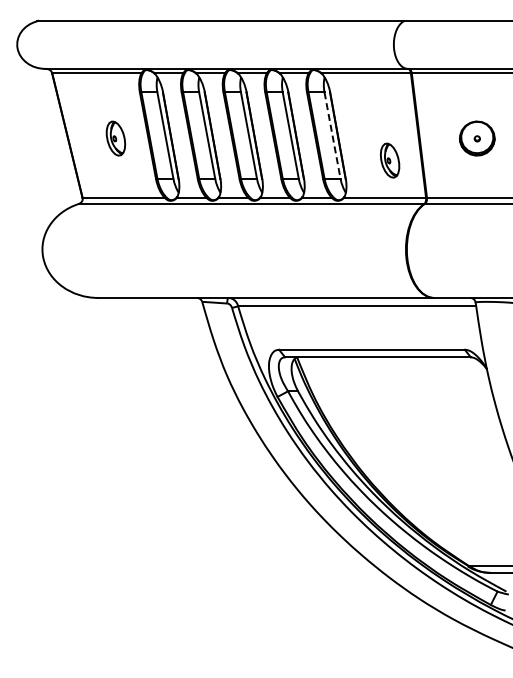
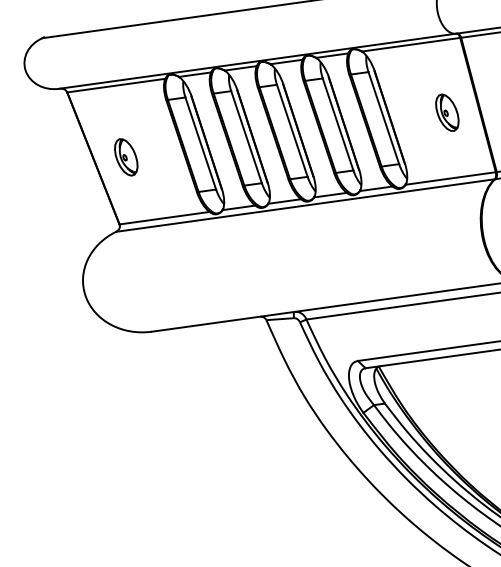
line: (332, 135) -> (383, 118), dashed -> solid
part: (115, 138) -> (125, 157), moved
part: (390, 160) -> (447, 112), moved

